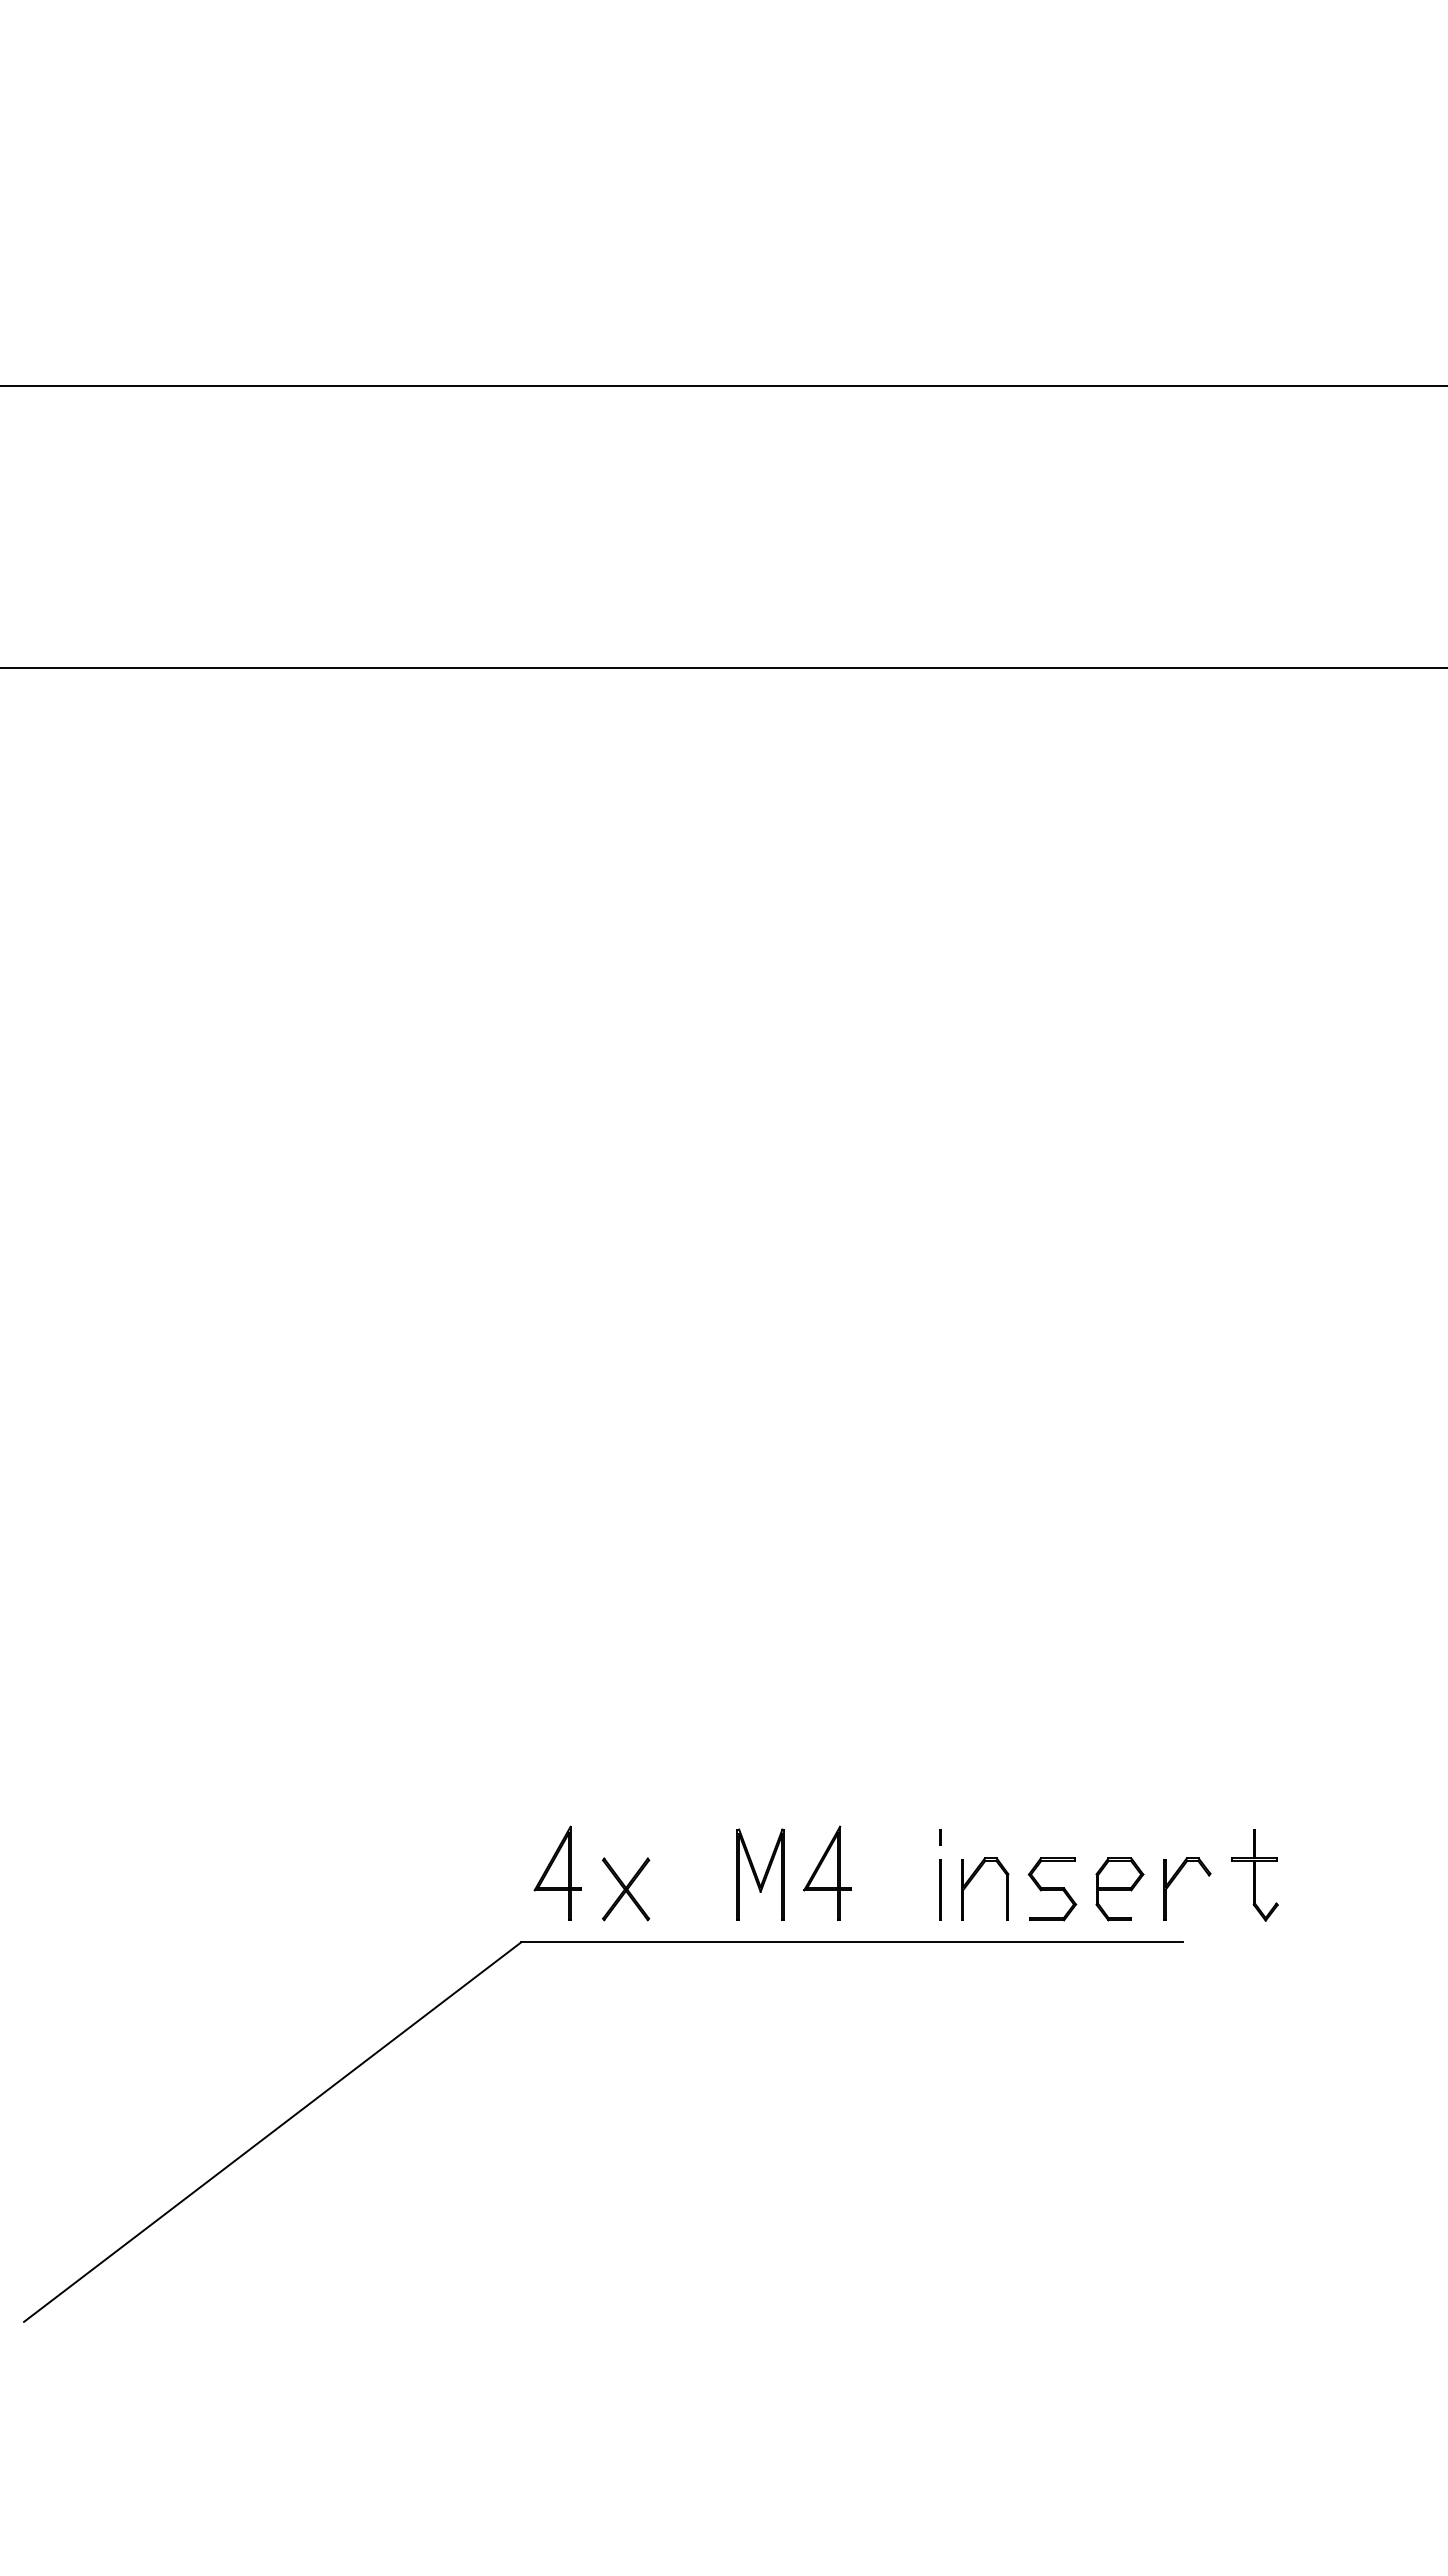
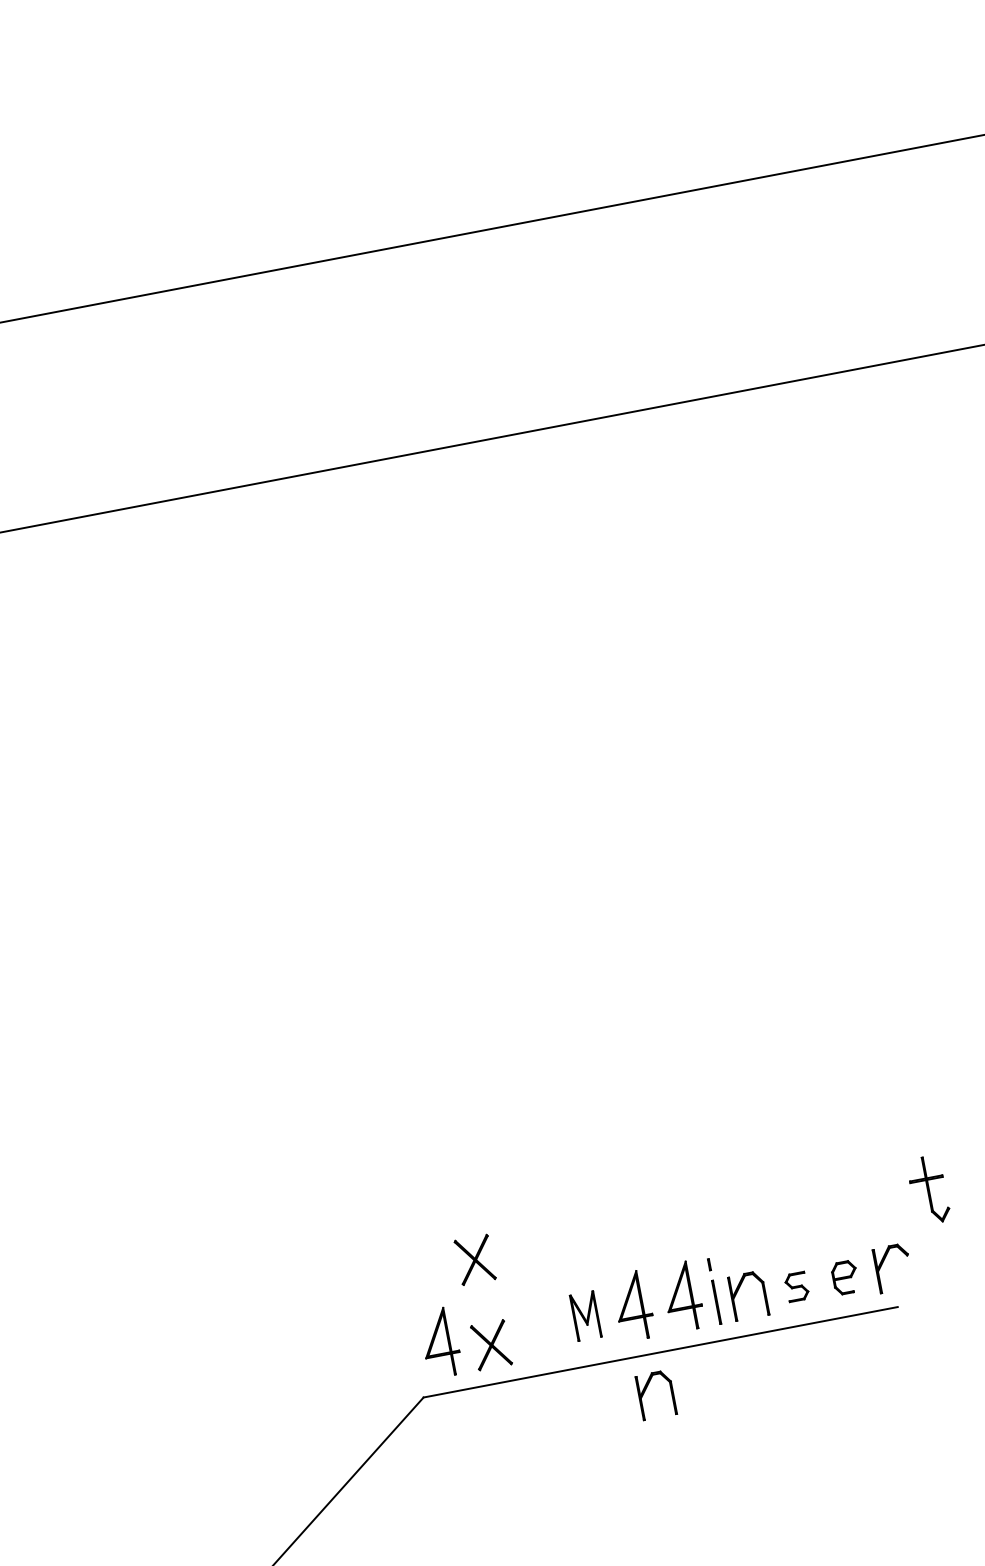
part: (626, 1770) -> (475, 1259), added
part: (896, 1872) -> (682, 1296), added
part: (760, 1874) -> (585, 1316), size x0.7
part: (1254, 1875) -> (928, 1190), moved
part: (1052, 1889) -> (796, 1287), size x0.6
part: (1119, 1889) -> (844, 1277), size x0.7
part: (823, 1988) -> (646, 1389), added

